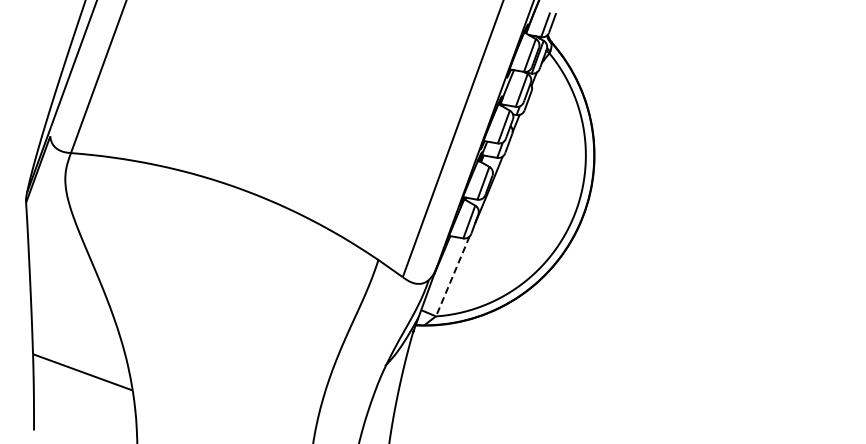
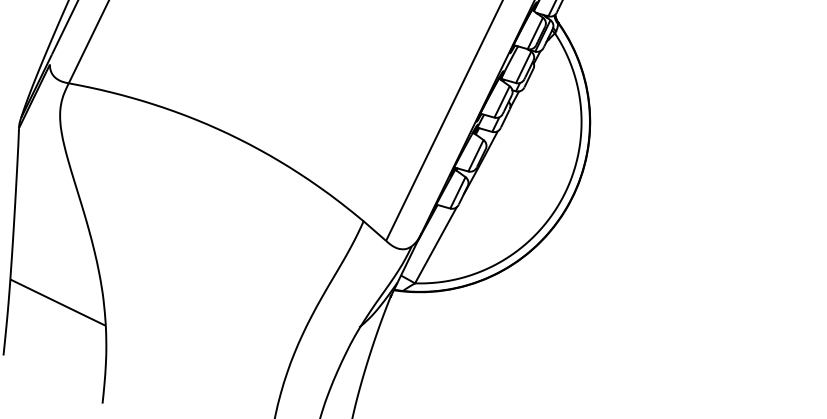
line: (452, 276) -> (435, 245), dashed -> solid

